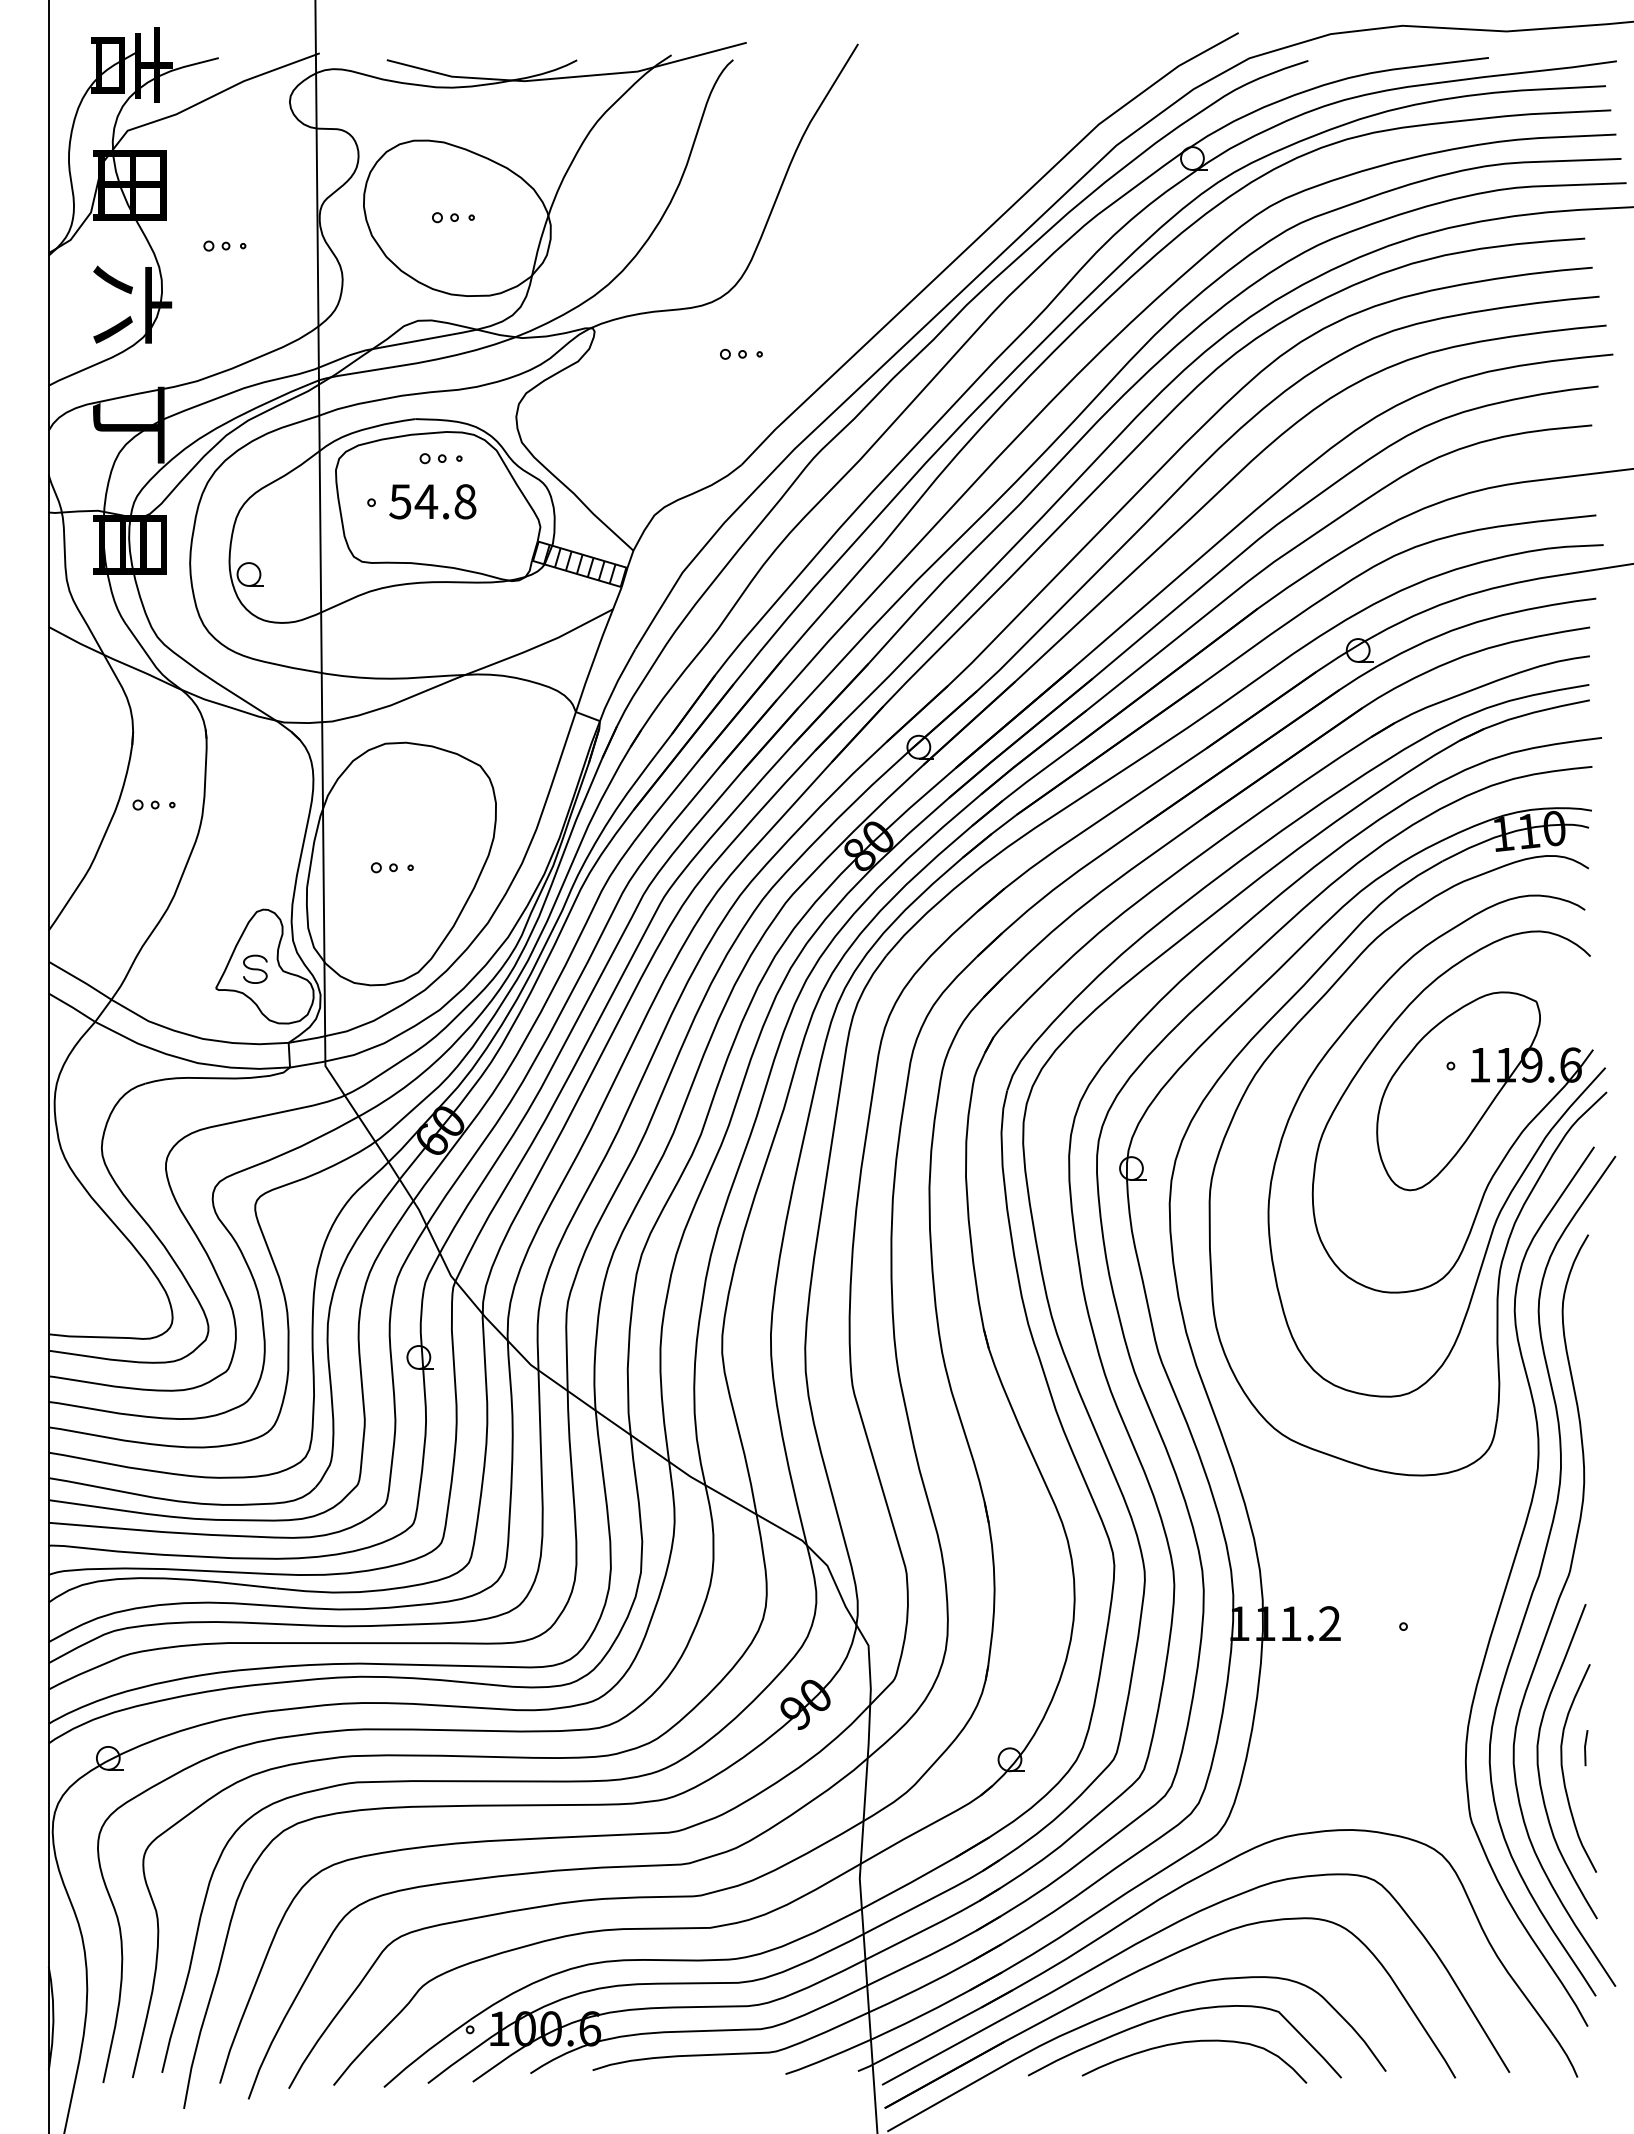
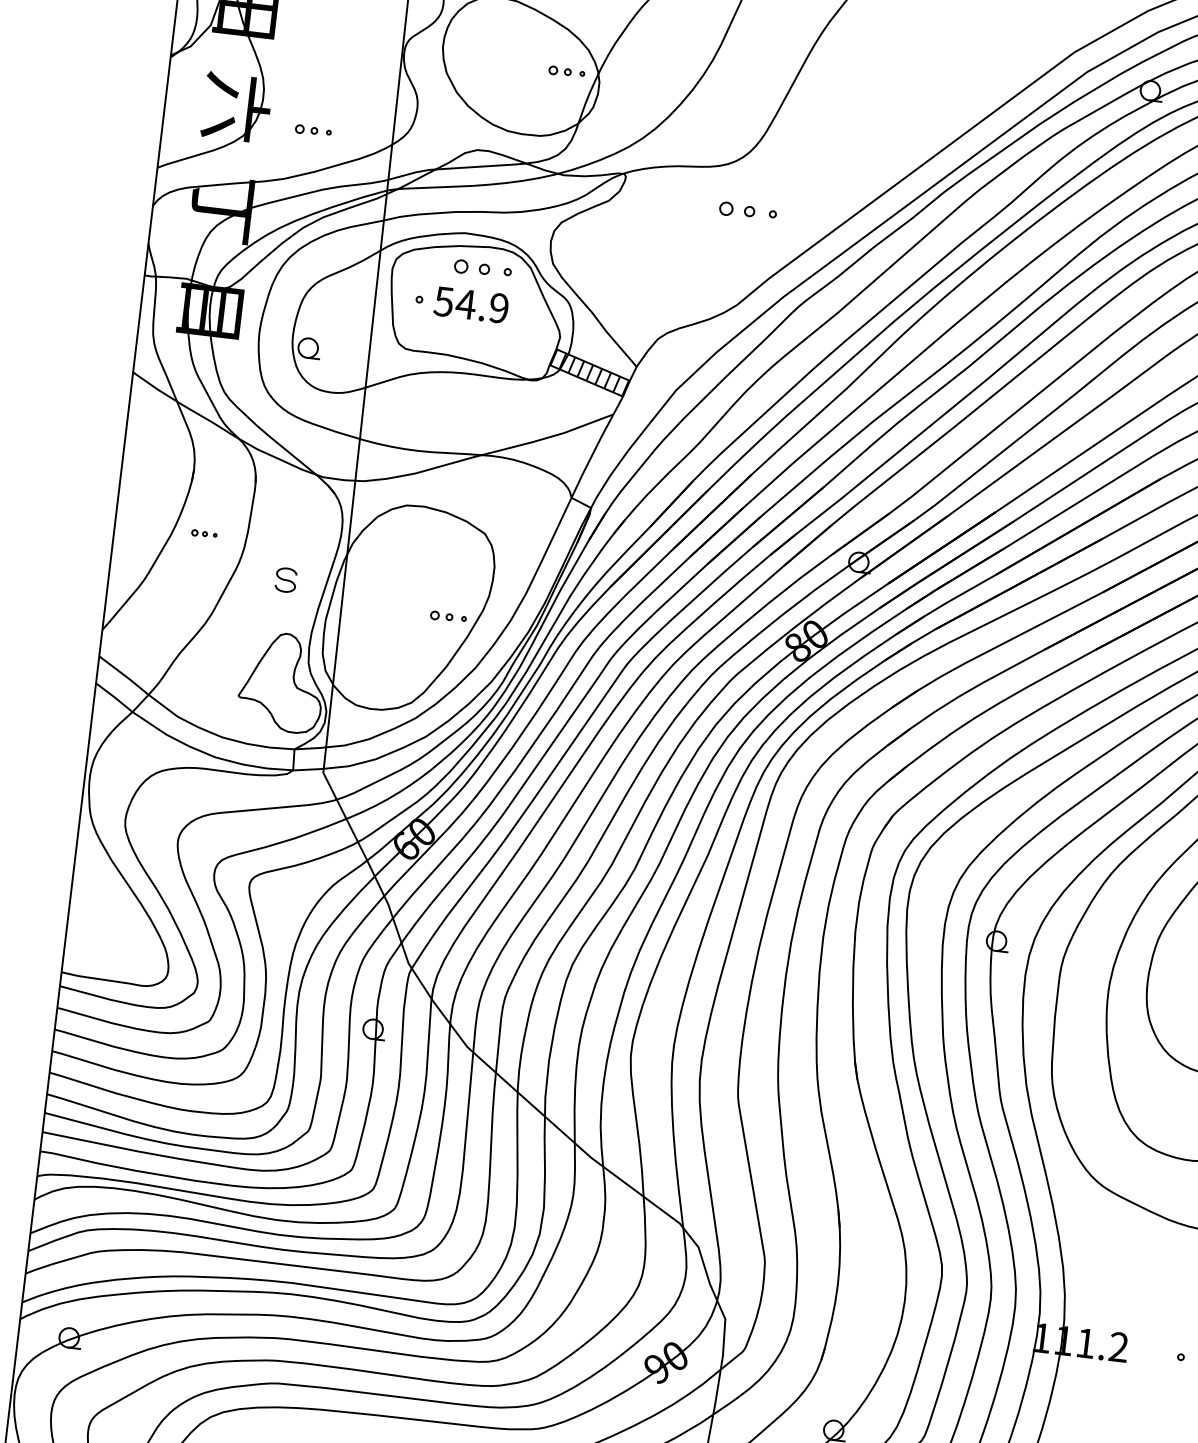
part: (453, 217) -> (566, 71), moved
part: (224, 245) -> (313, 130), moved
part: (741, 353) -> (748, 210), size x1.6
part: (440, 458) -> (482, 269), size x1.6
text: (465, 501) -> (499, 308), 54.8 -> 54.9
part: (153, 804) -> (203, 533), size x0.7
part: (392, 867) -> (448, 616), moved
part: (255, 968) -> (286, 579), moved

